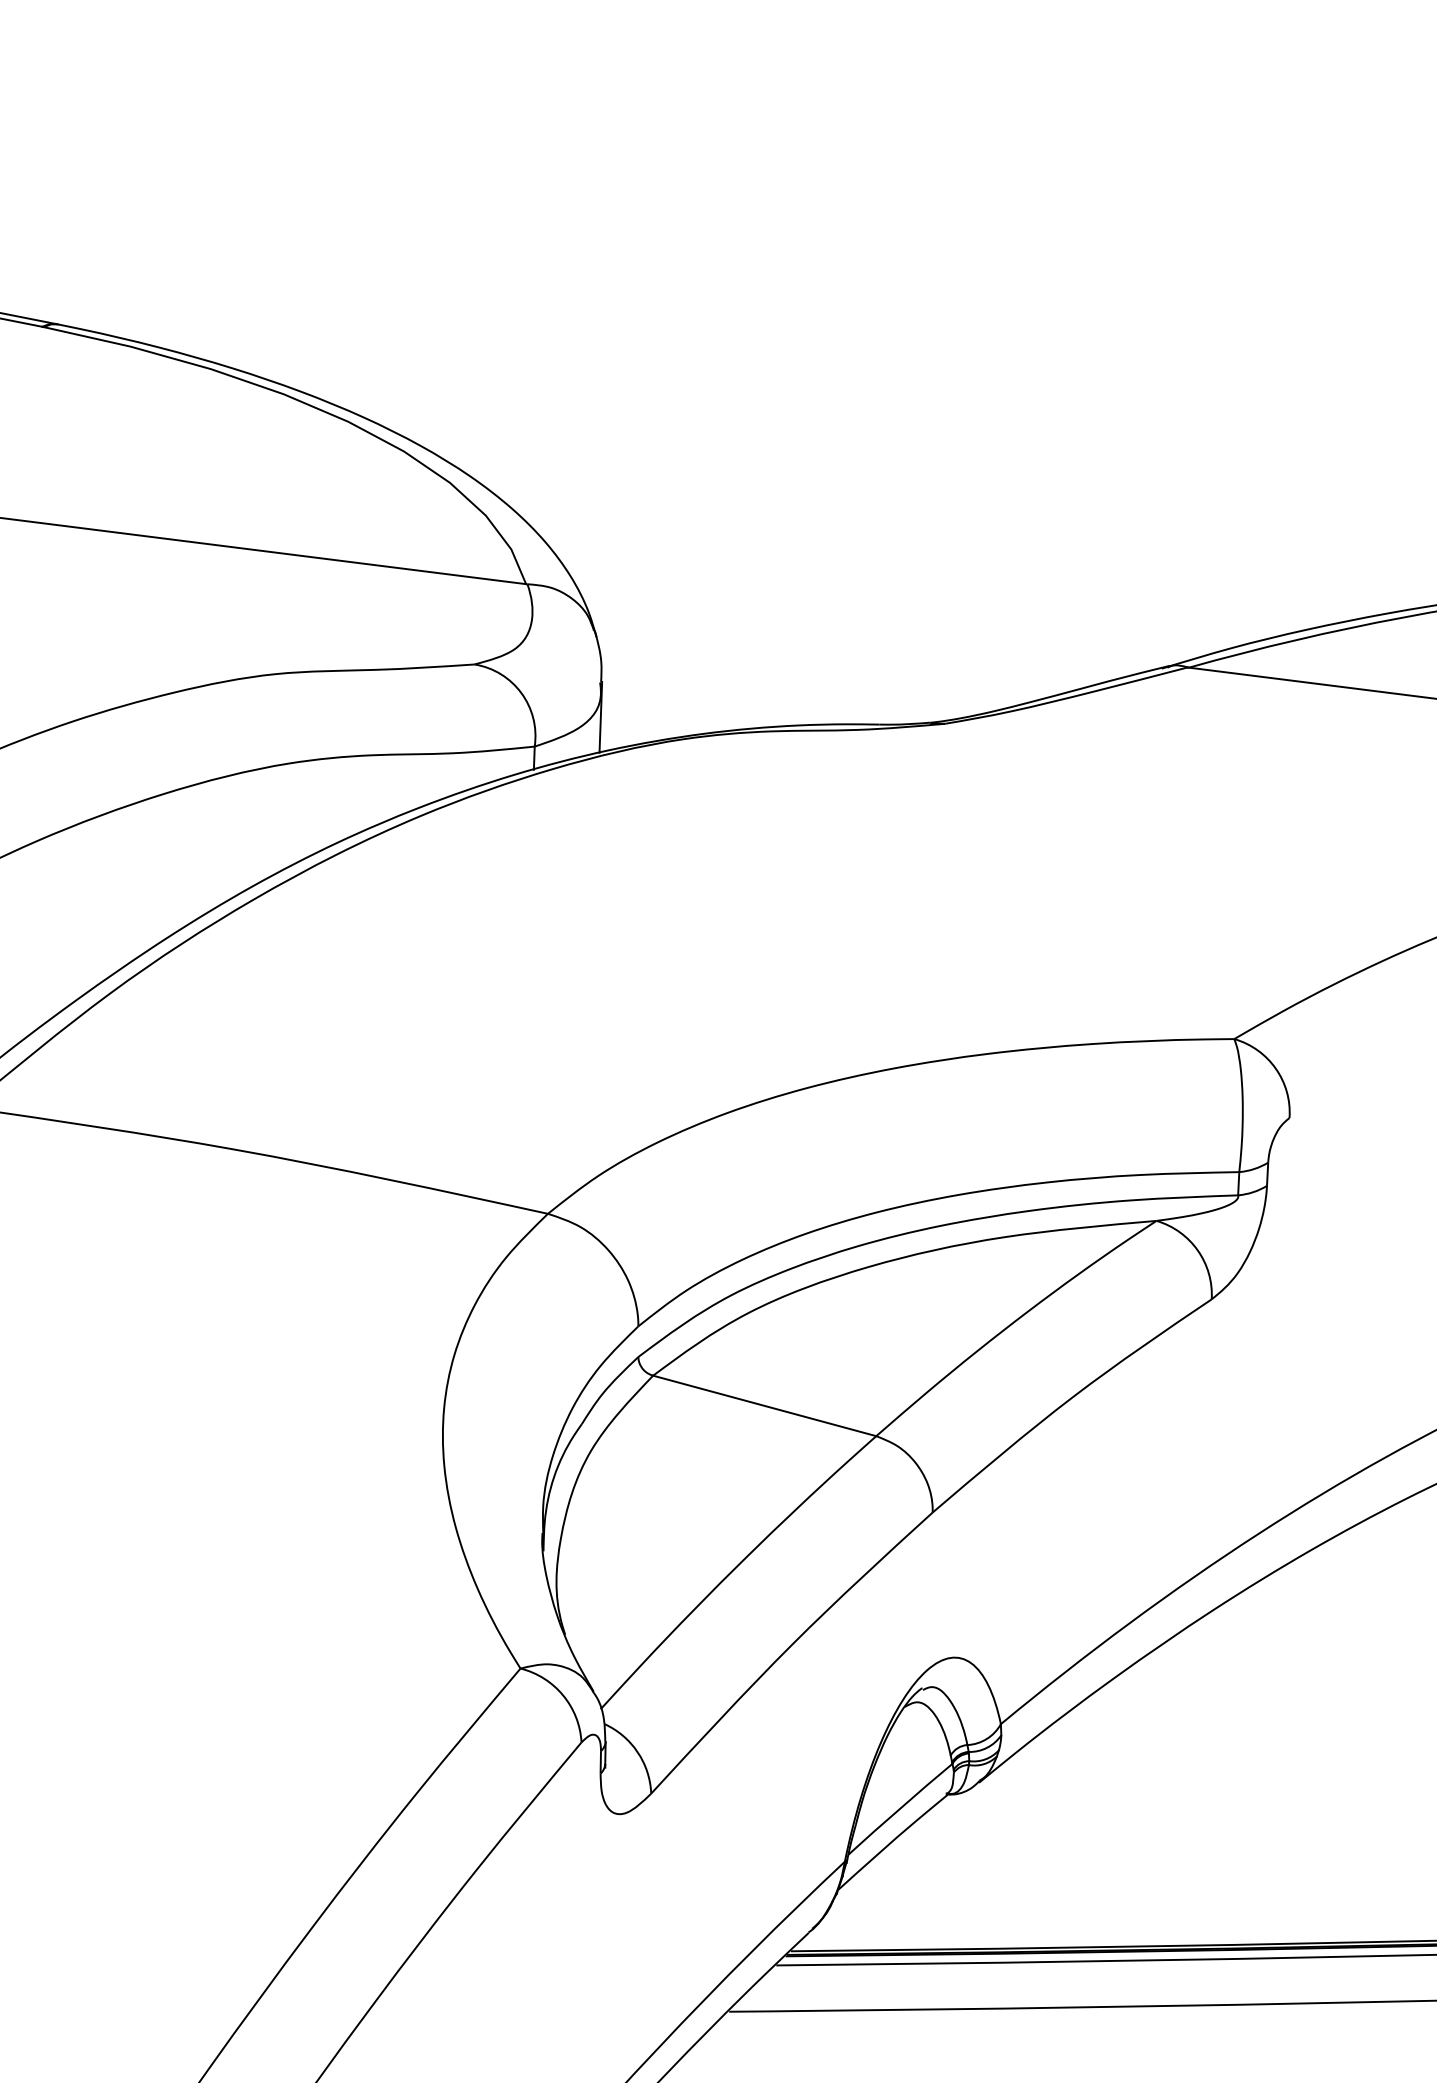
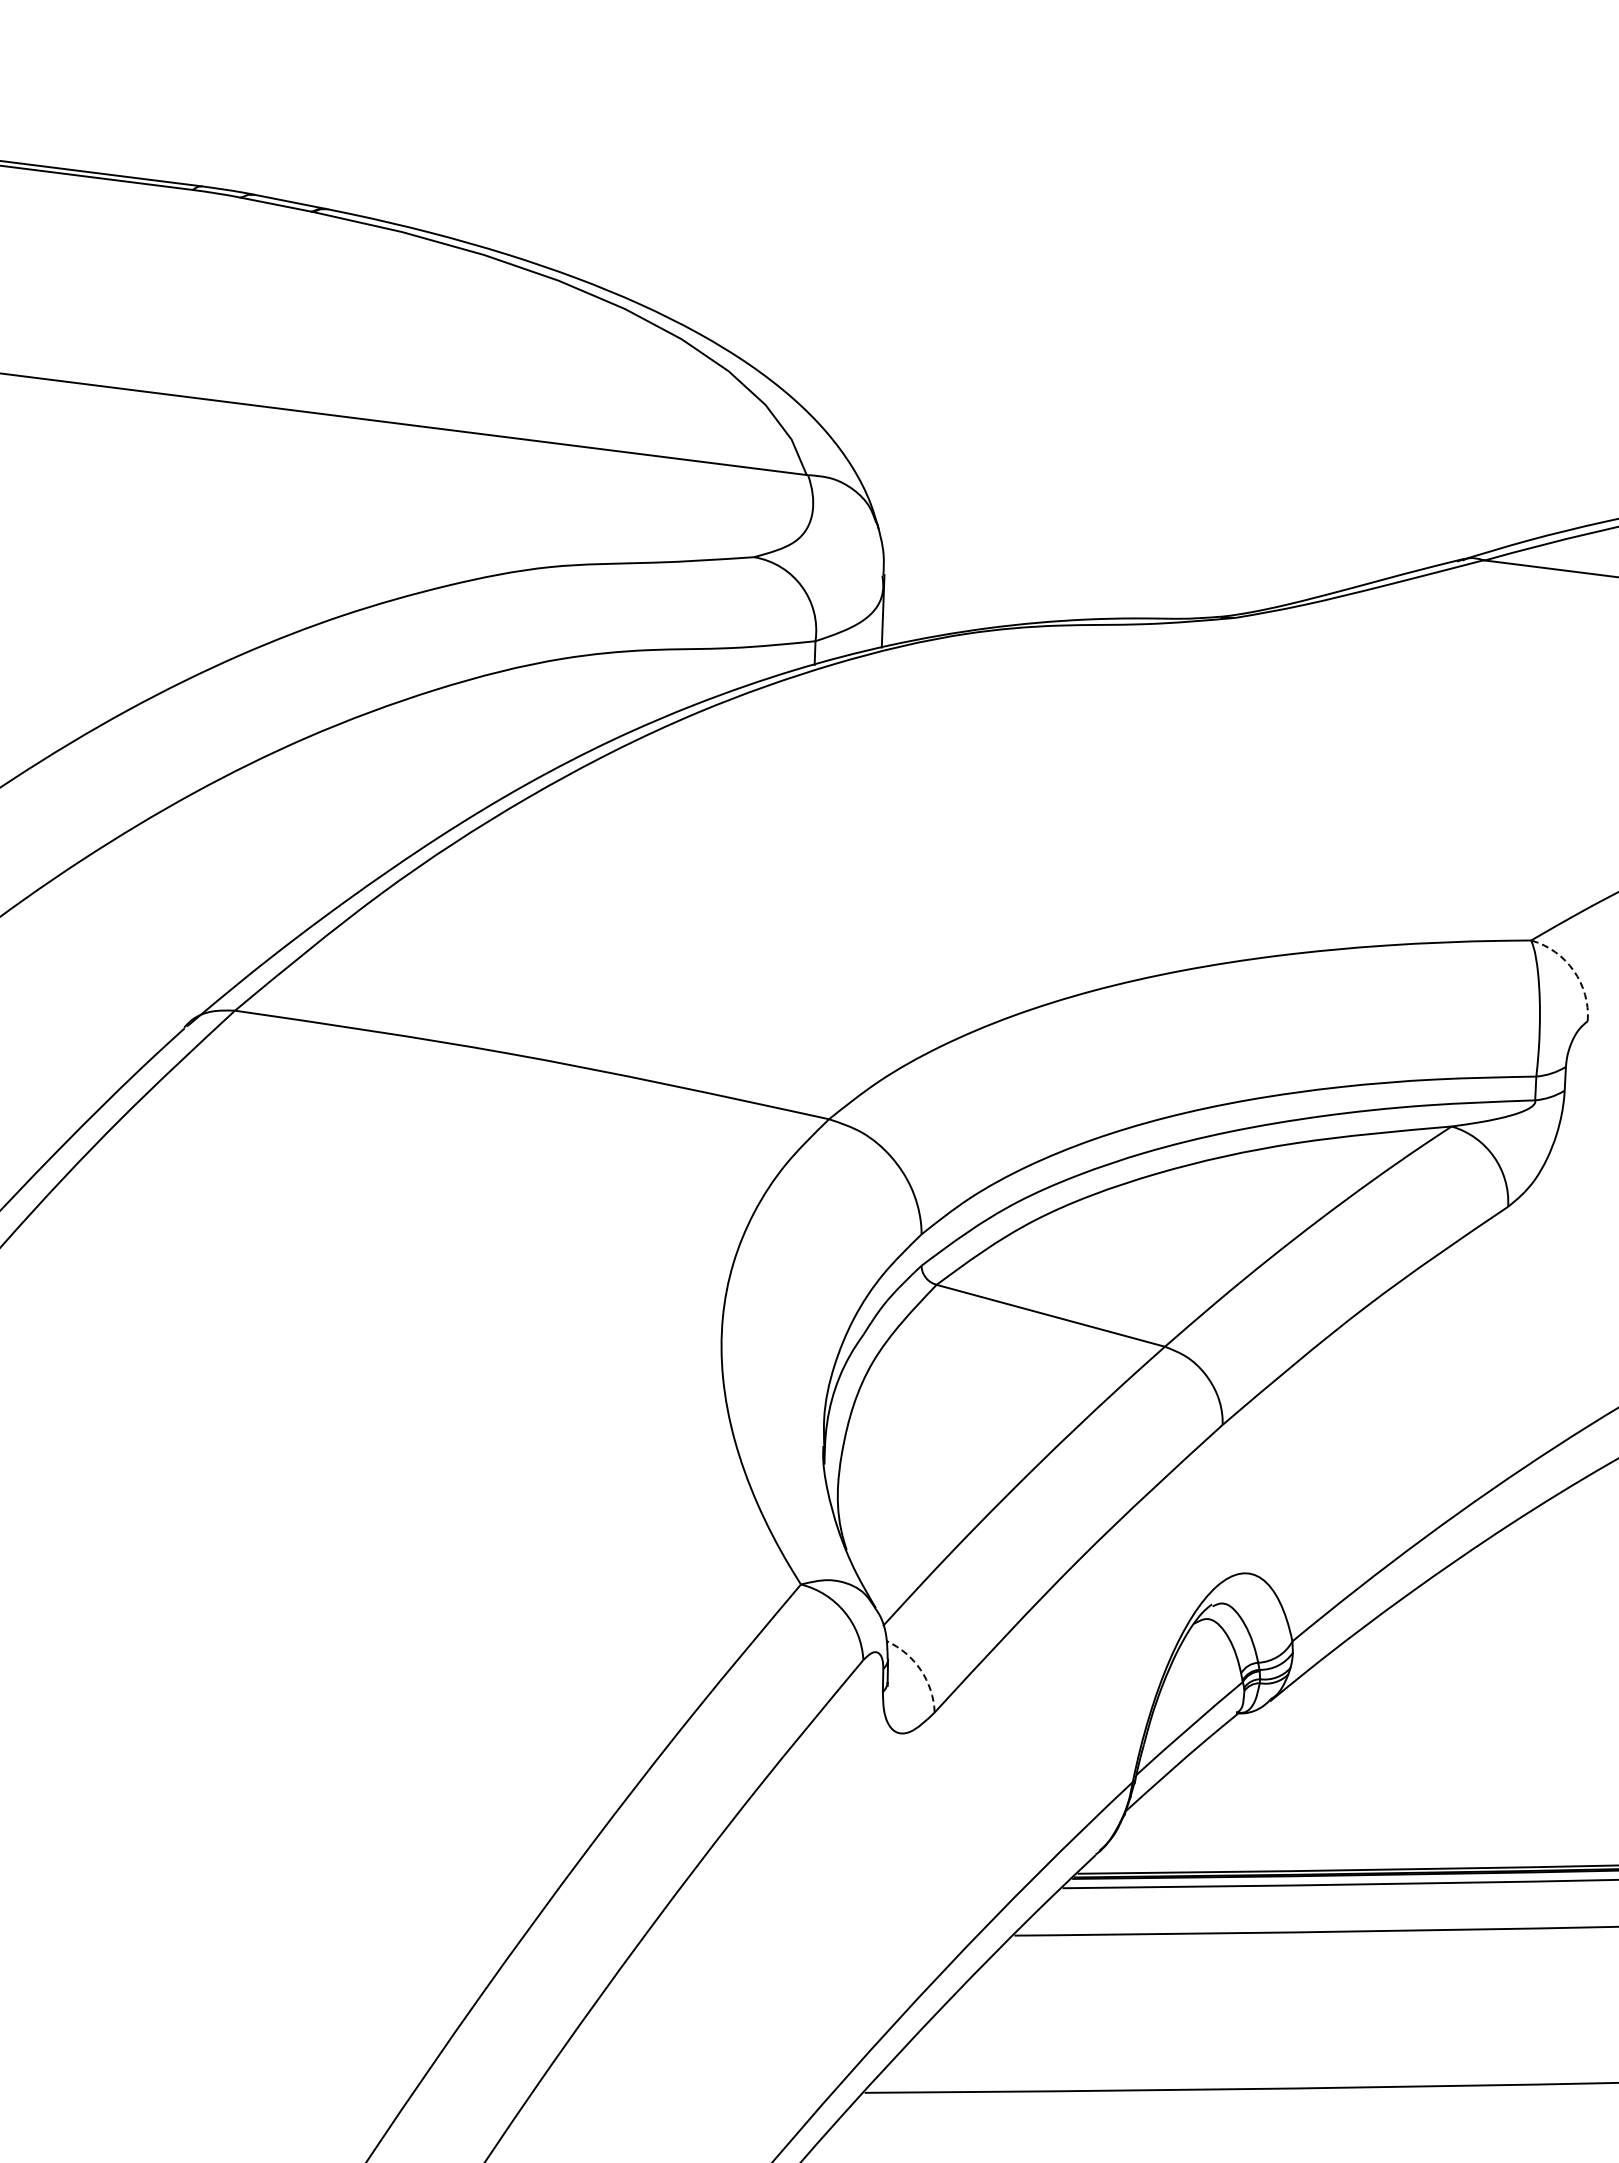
arc: (1275, 1068) -> (1573, 970), solid -> dashed
arc: (637, 1752) -> (920, 1670), solid -> dashed

